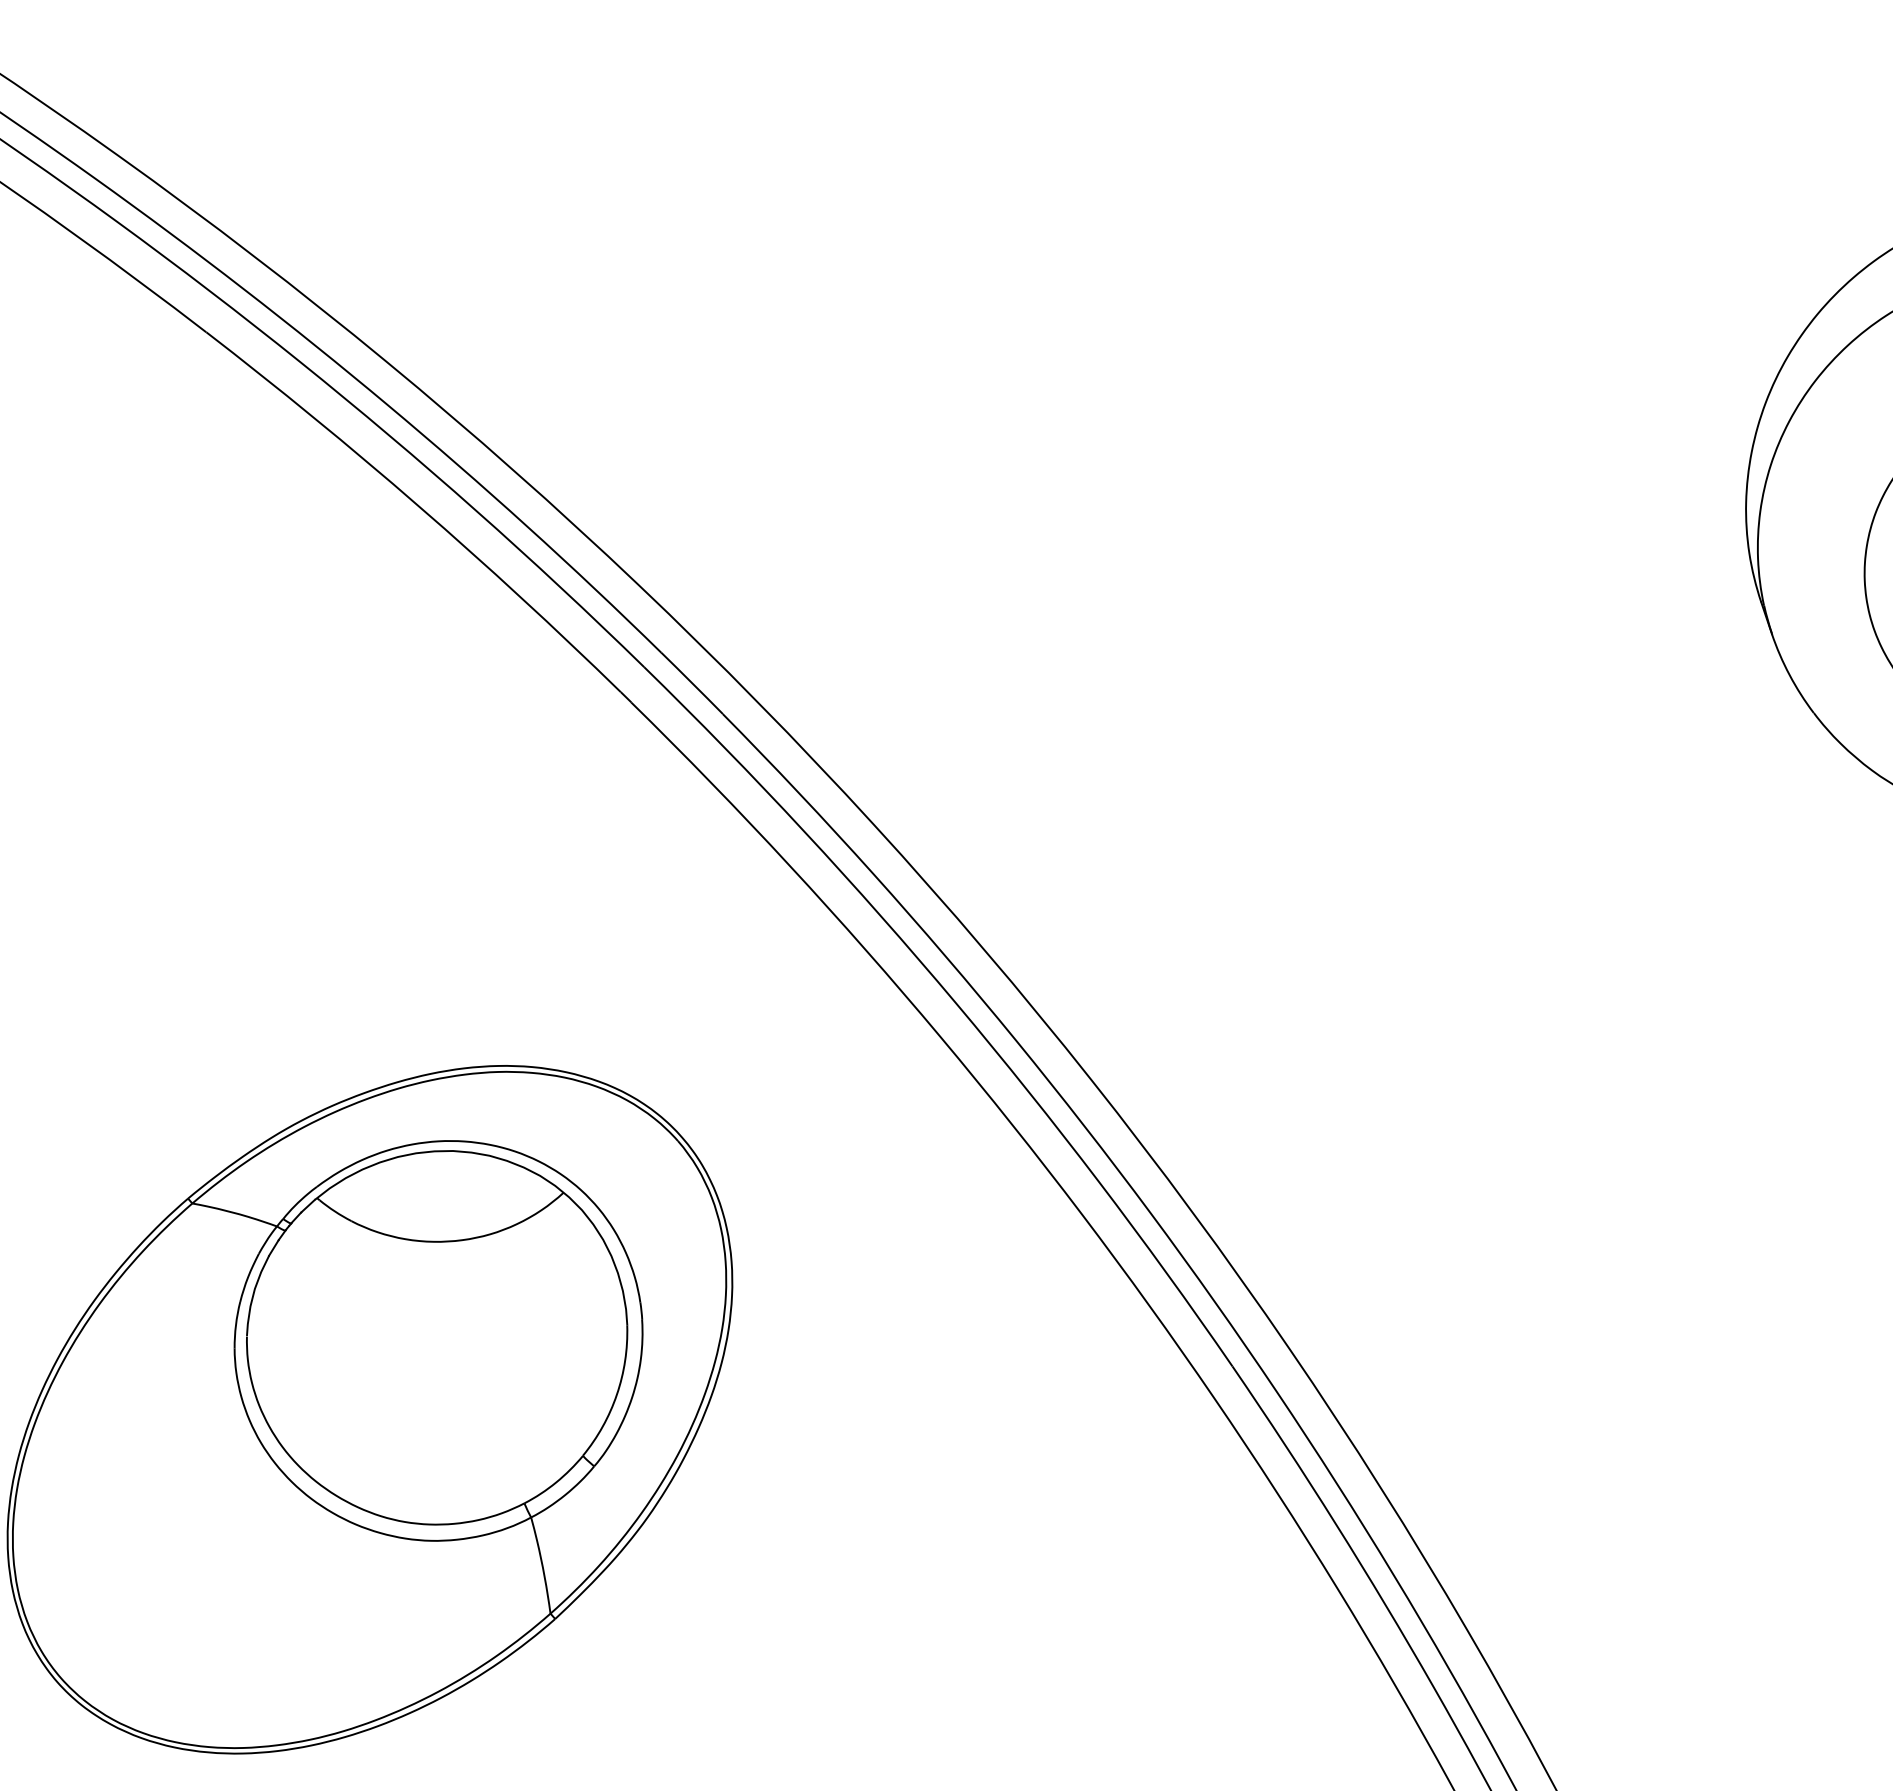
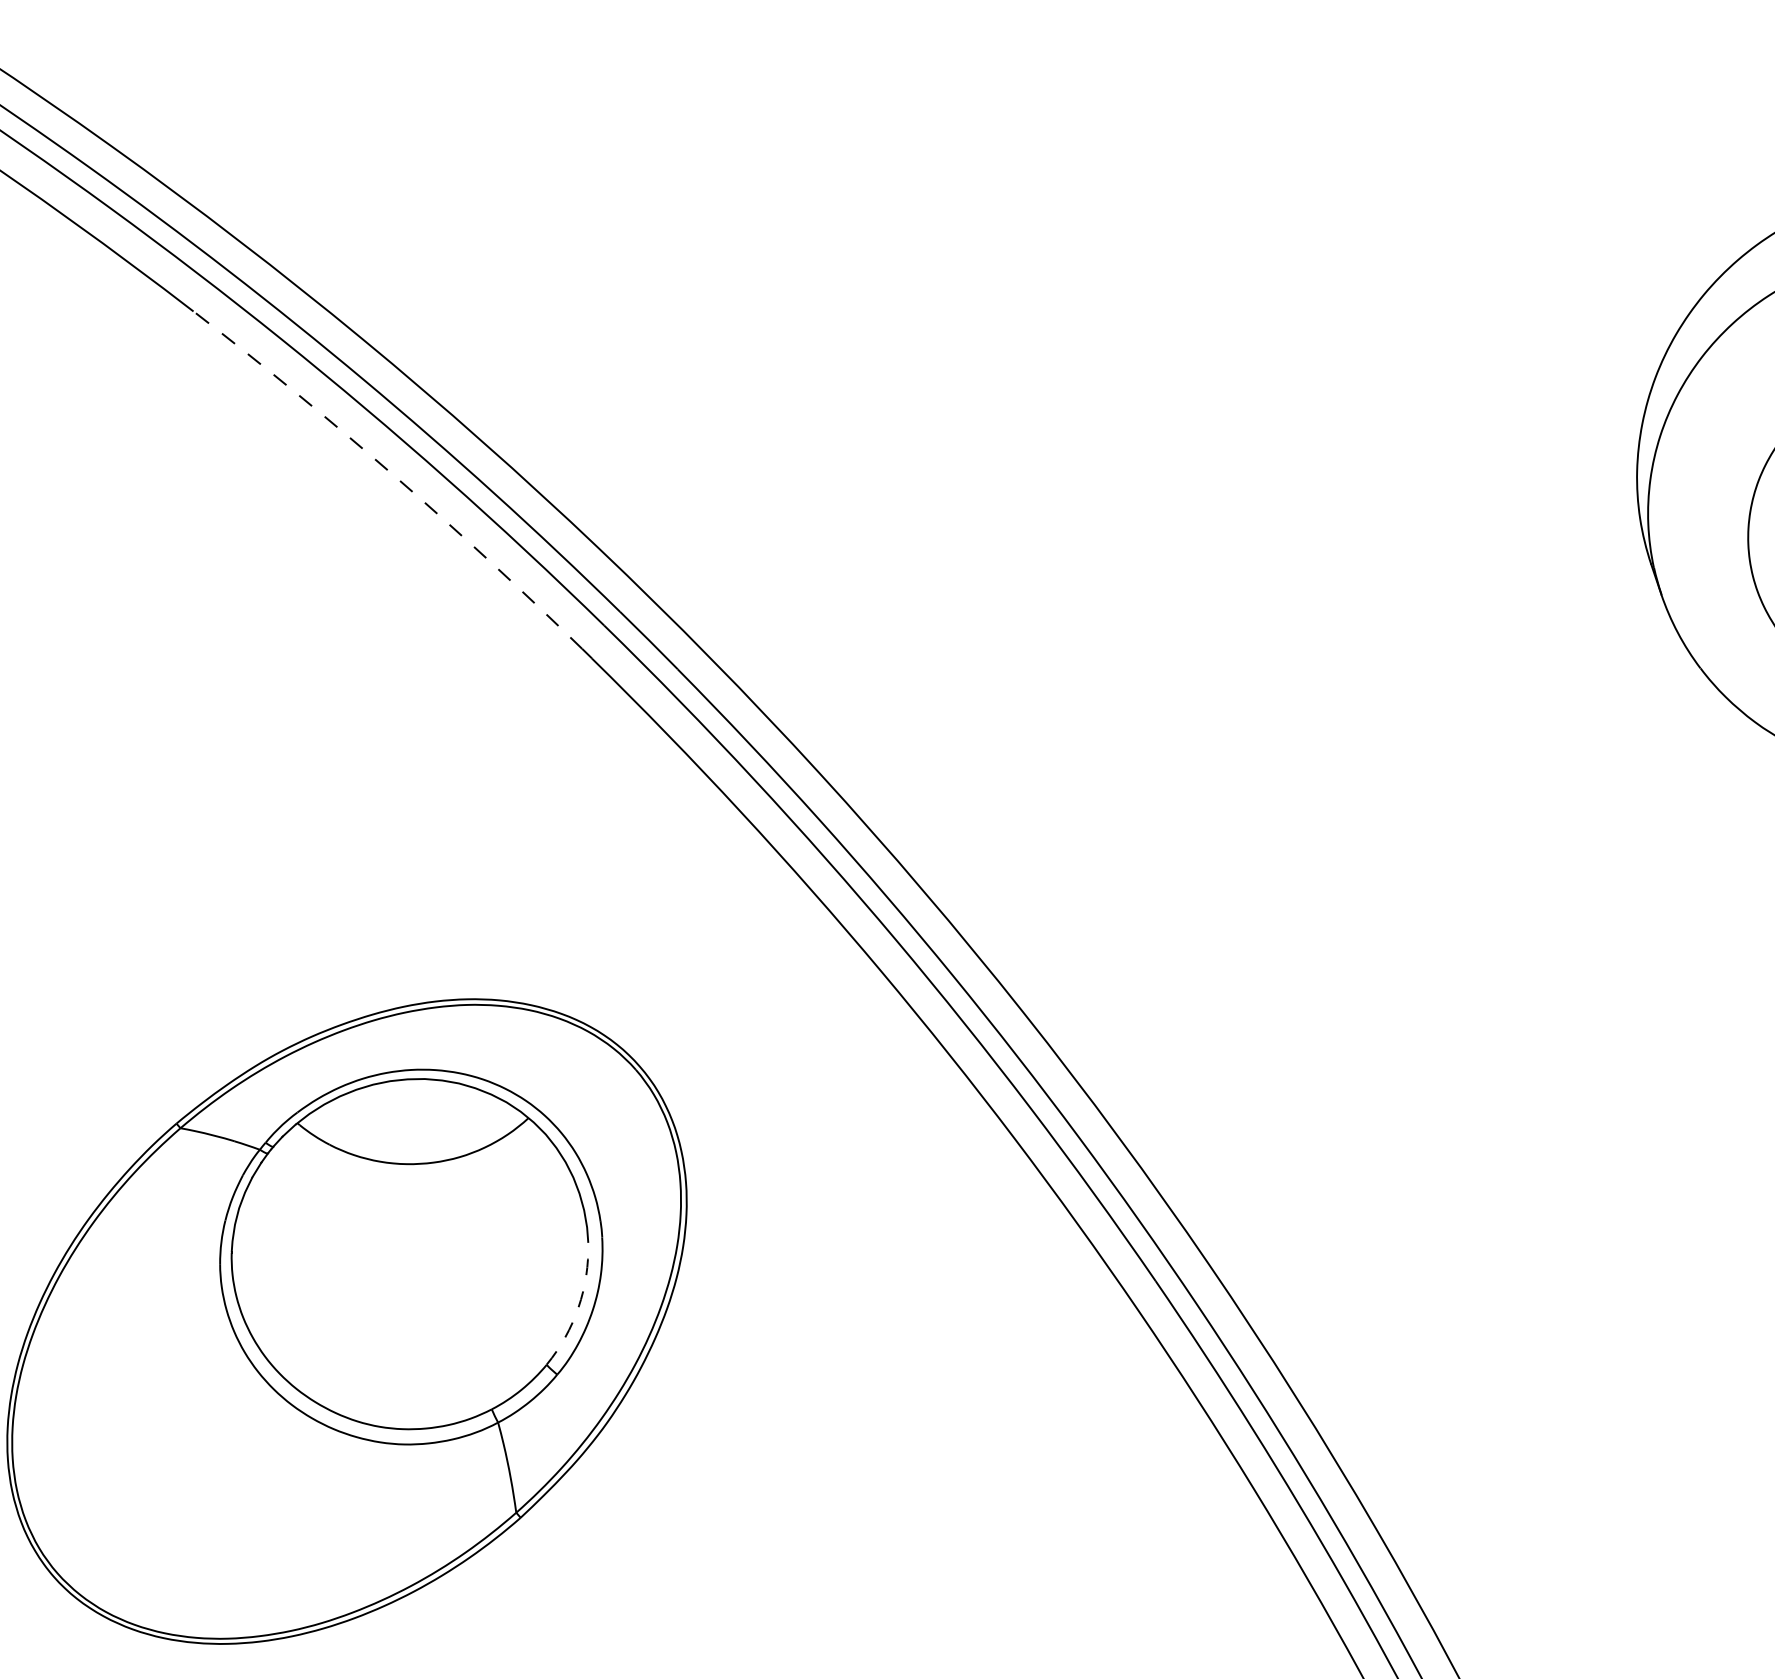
arc: (418, 506) -> (392, 474), solid -> dashed
arc: (616, 1394) -> (578, 1307), solid -> dashed

